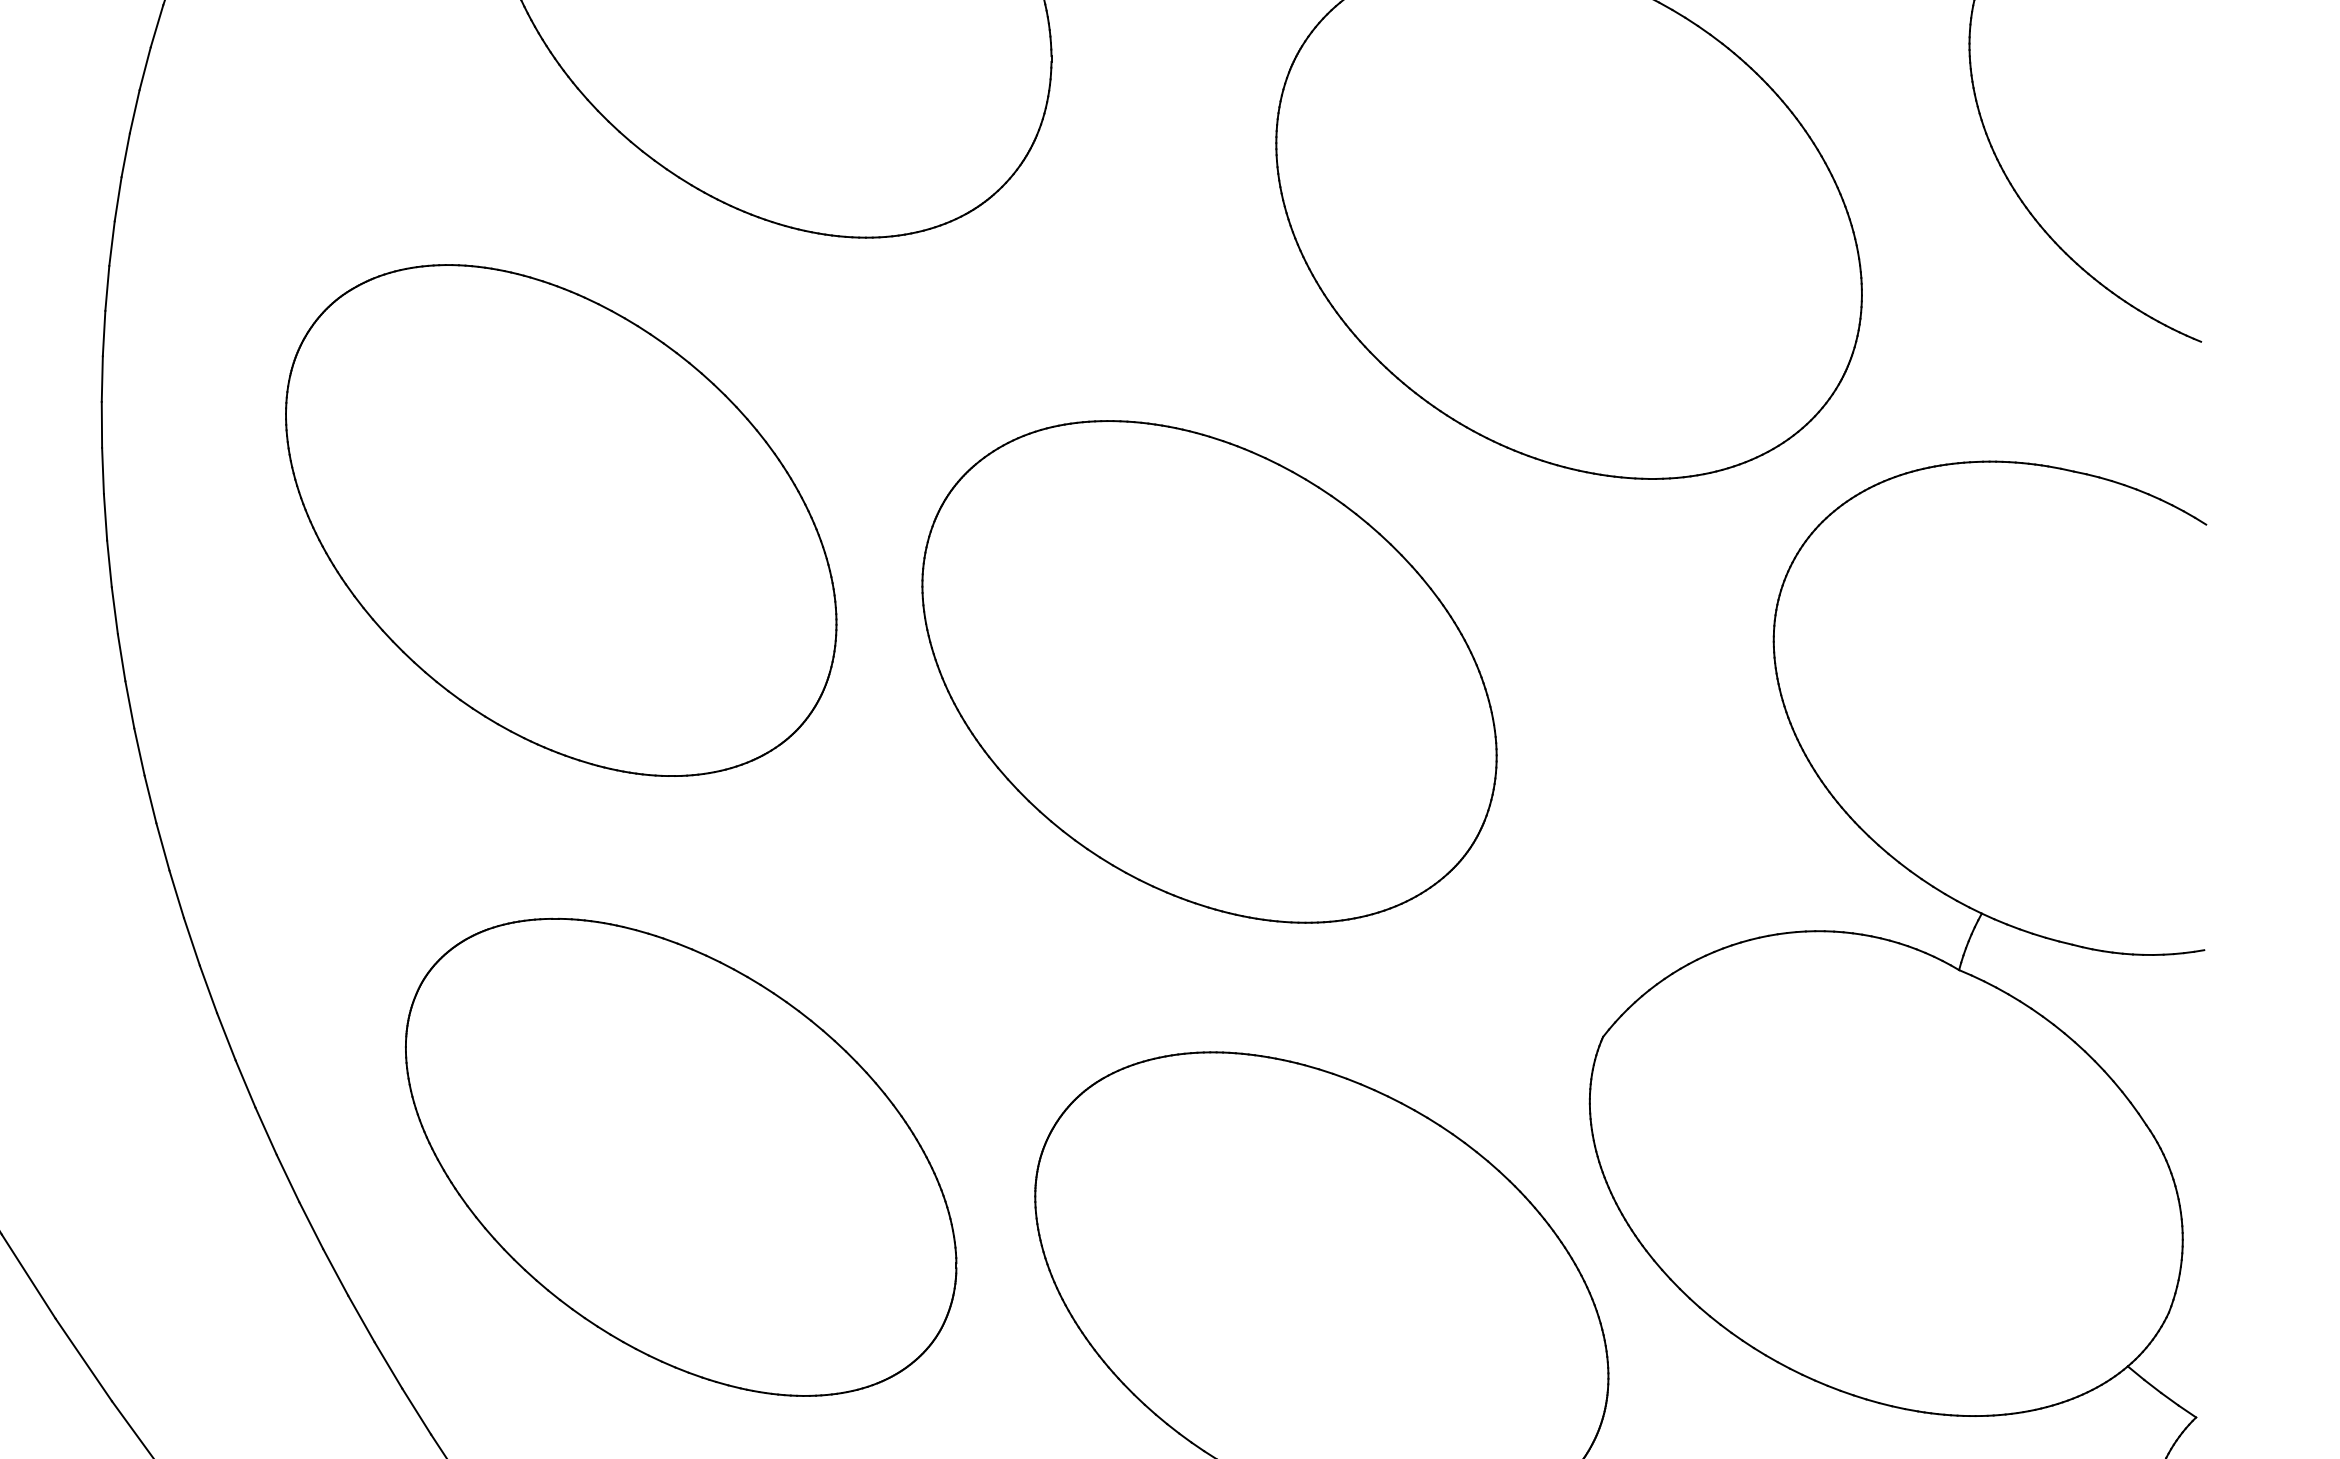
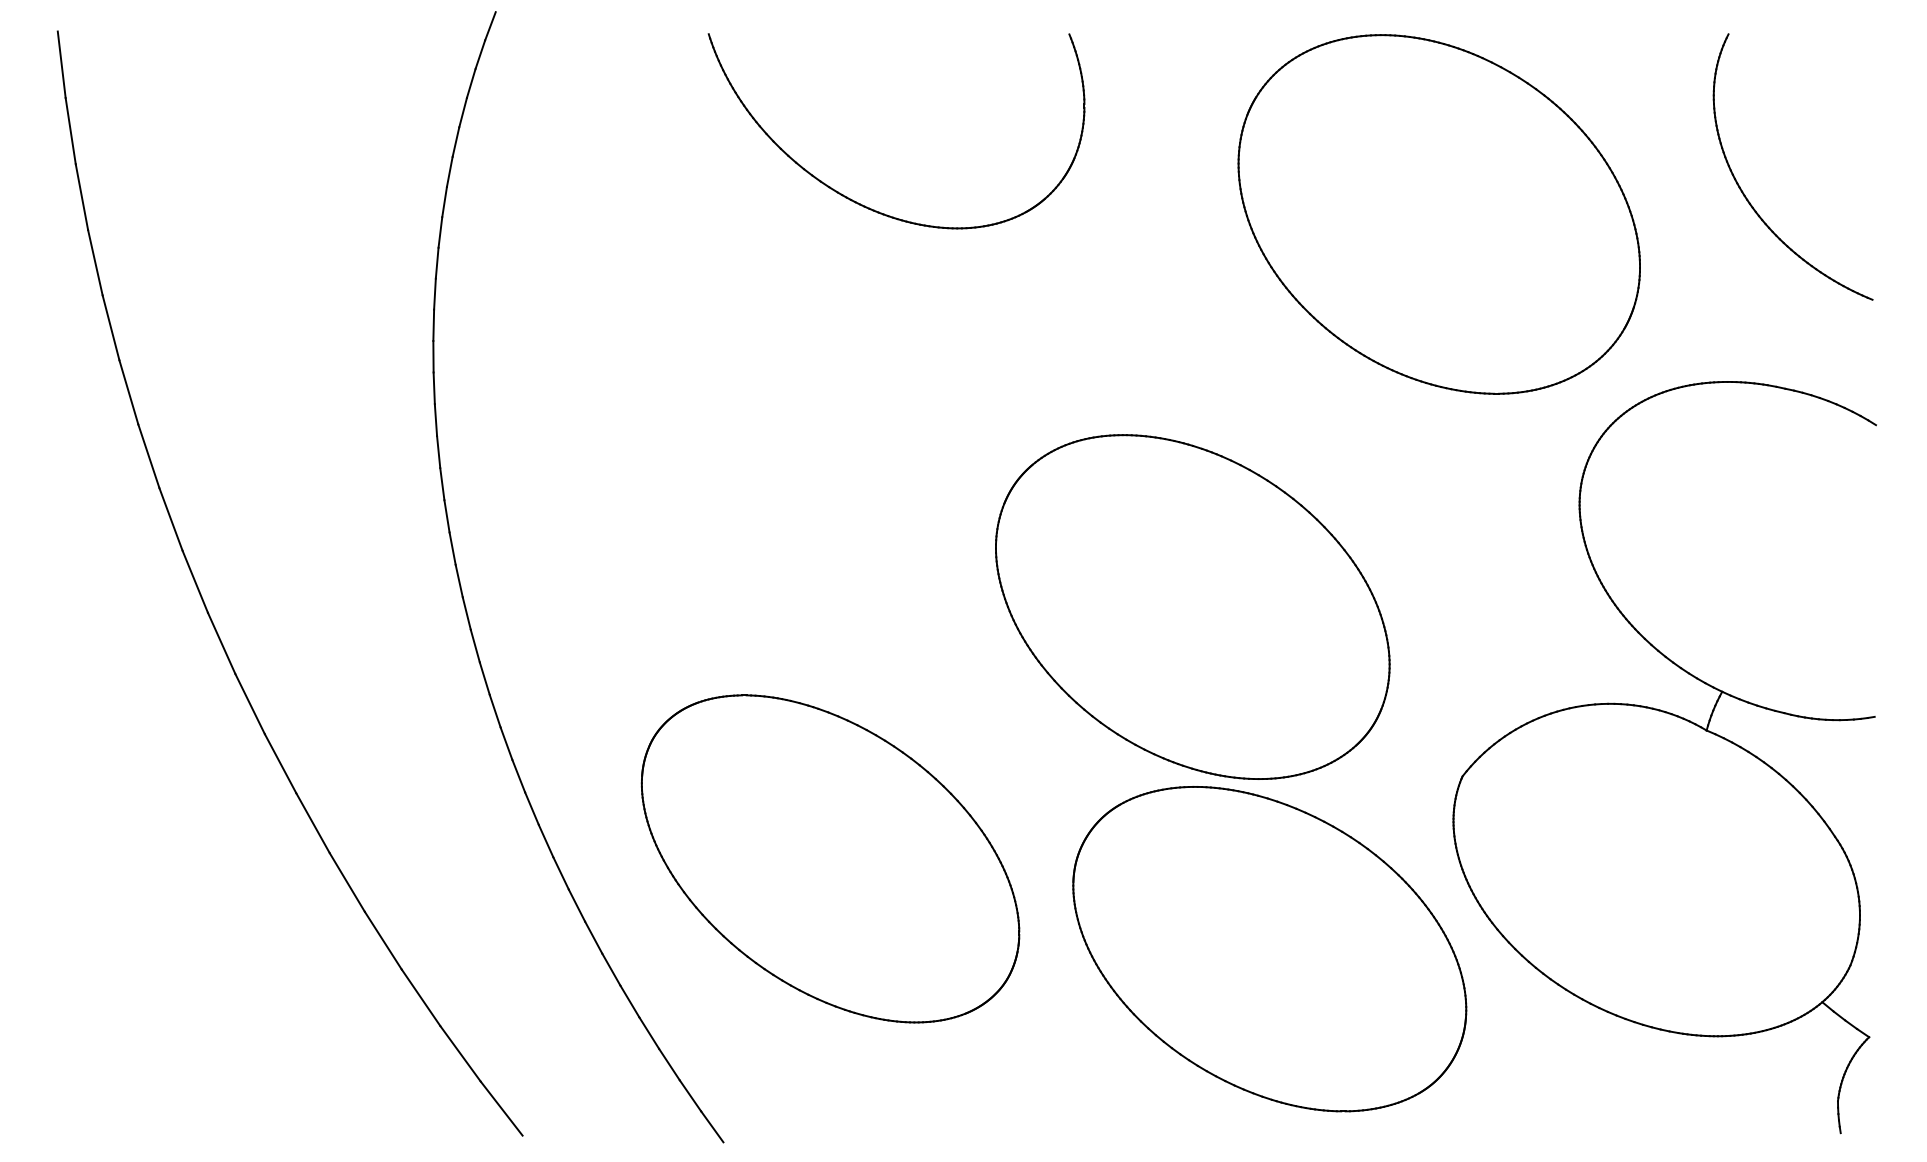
part: (559, 520) -> (747, 422), removed
part: (1209, 671) -> (1192, 606), moved

